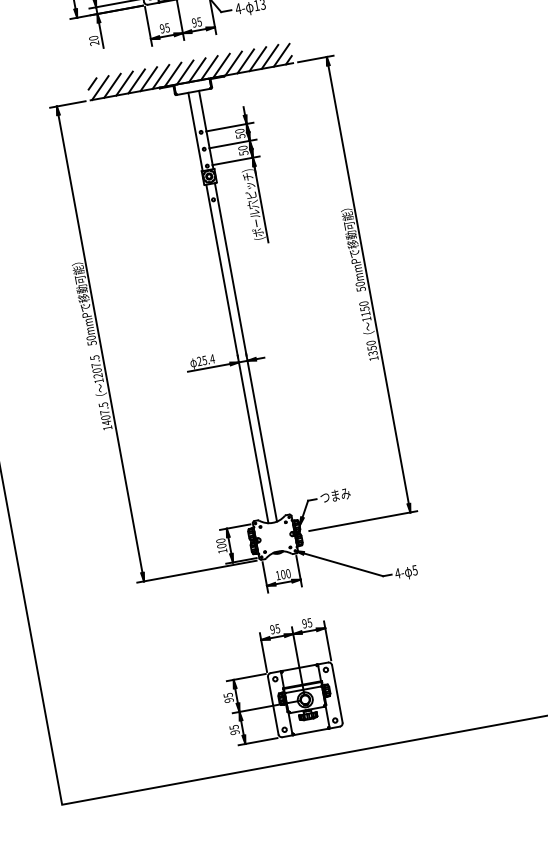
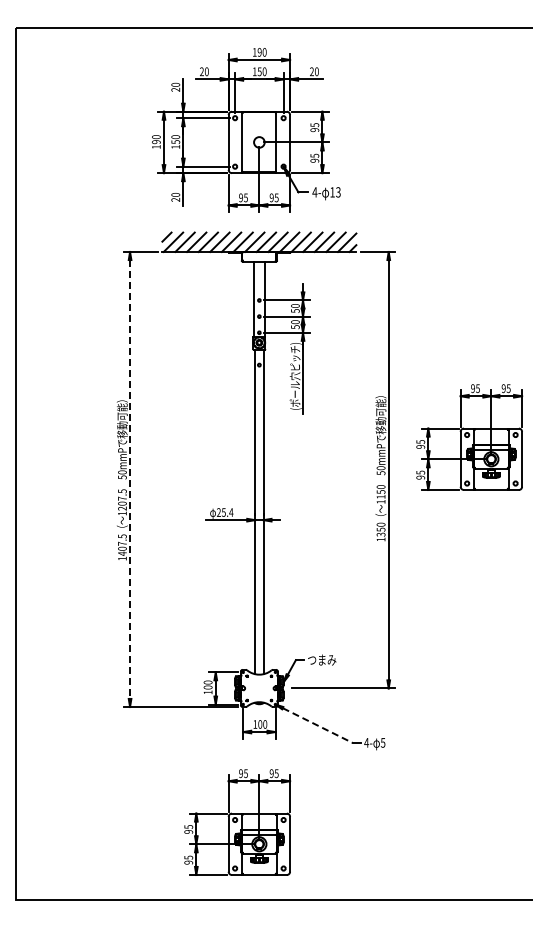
part: (446, 235) -> (469, 437), added
line: (101, 344) -> (130, 480), solid -> dashed
line: (343, 564) -> (317, 725), solid -> dashed

